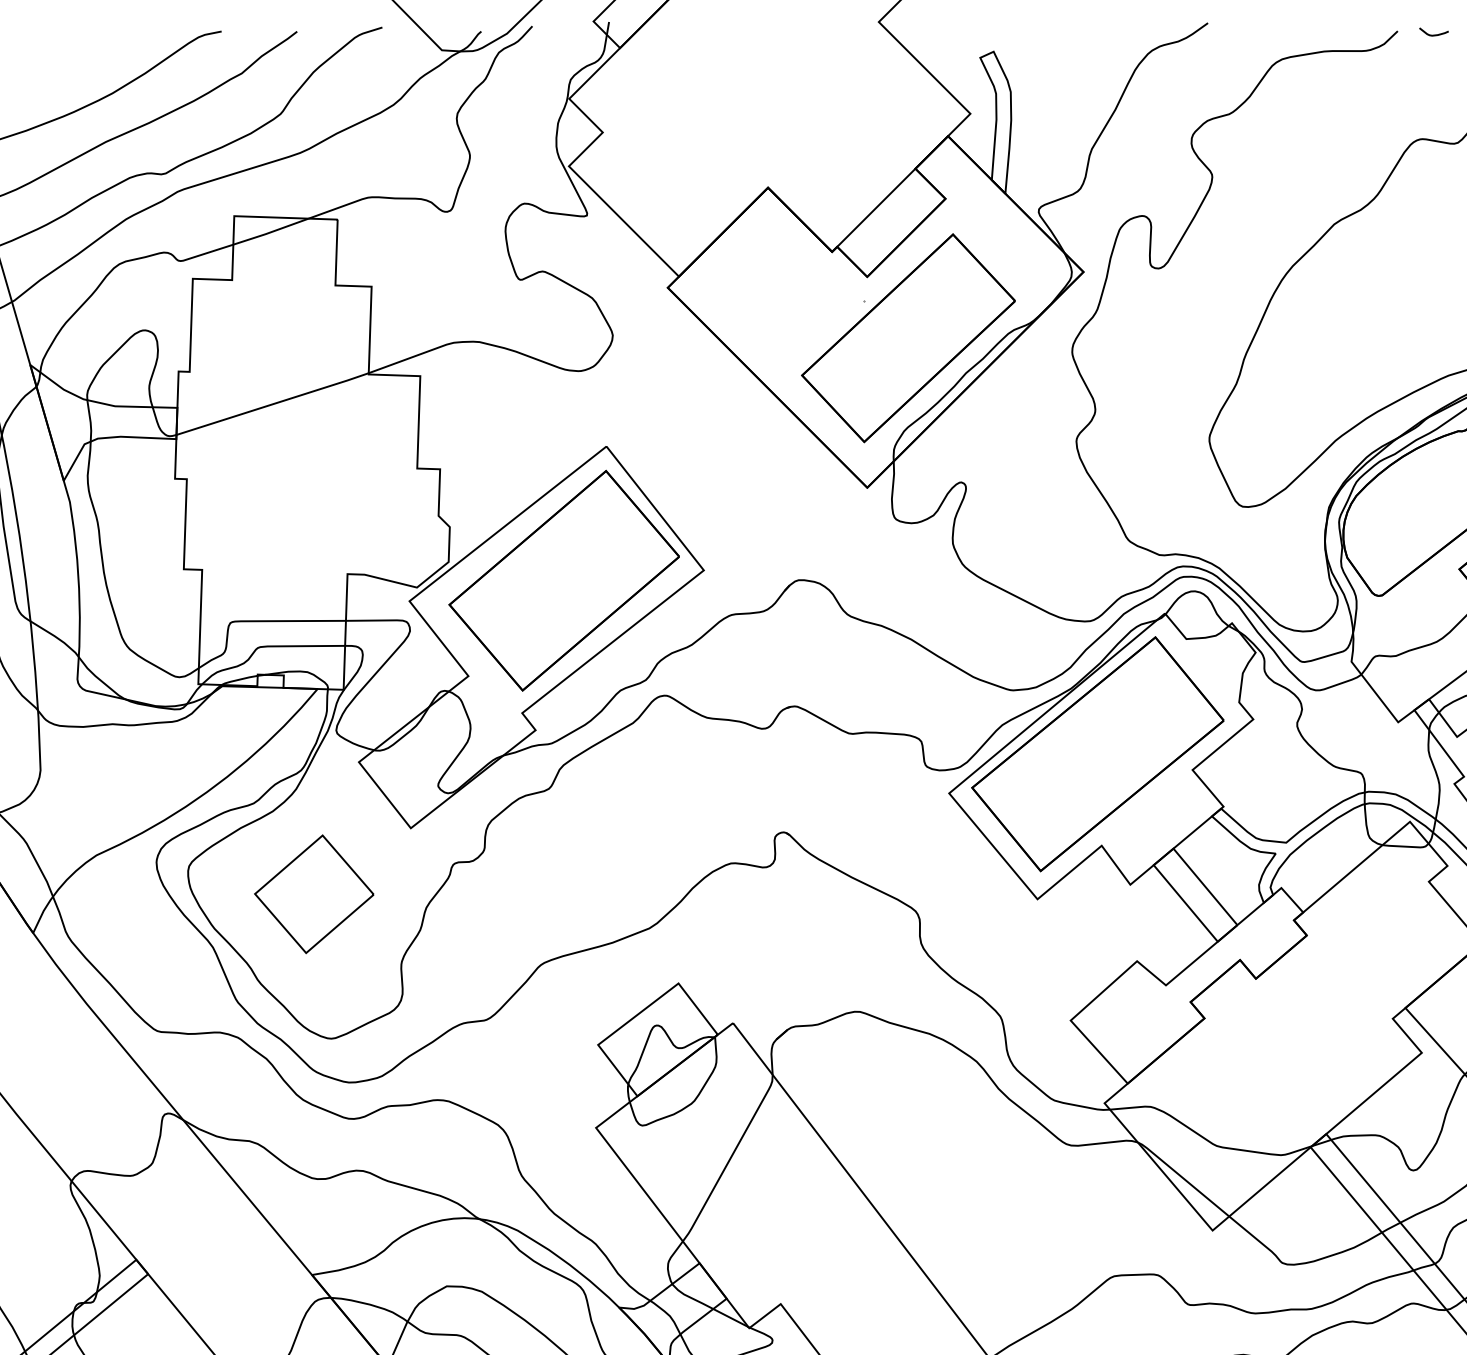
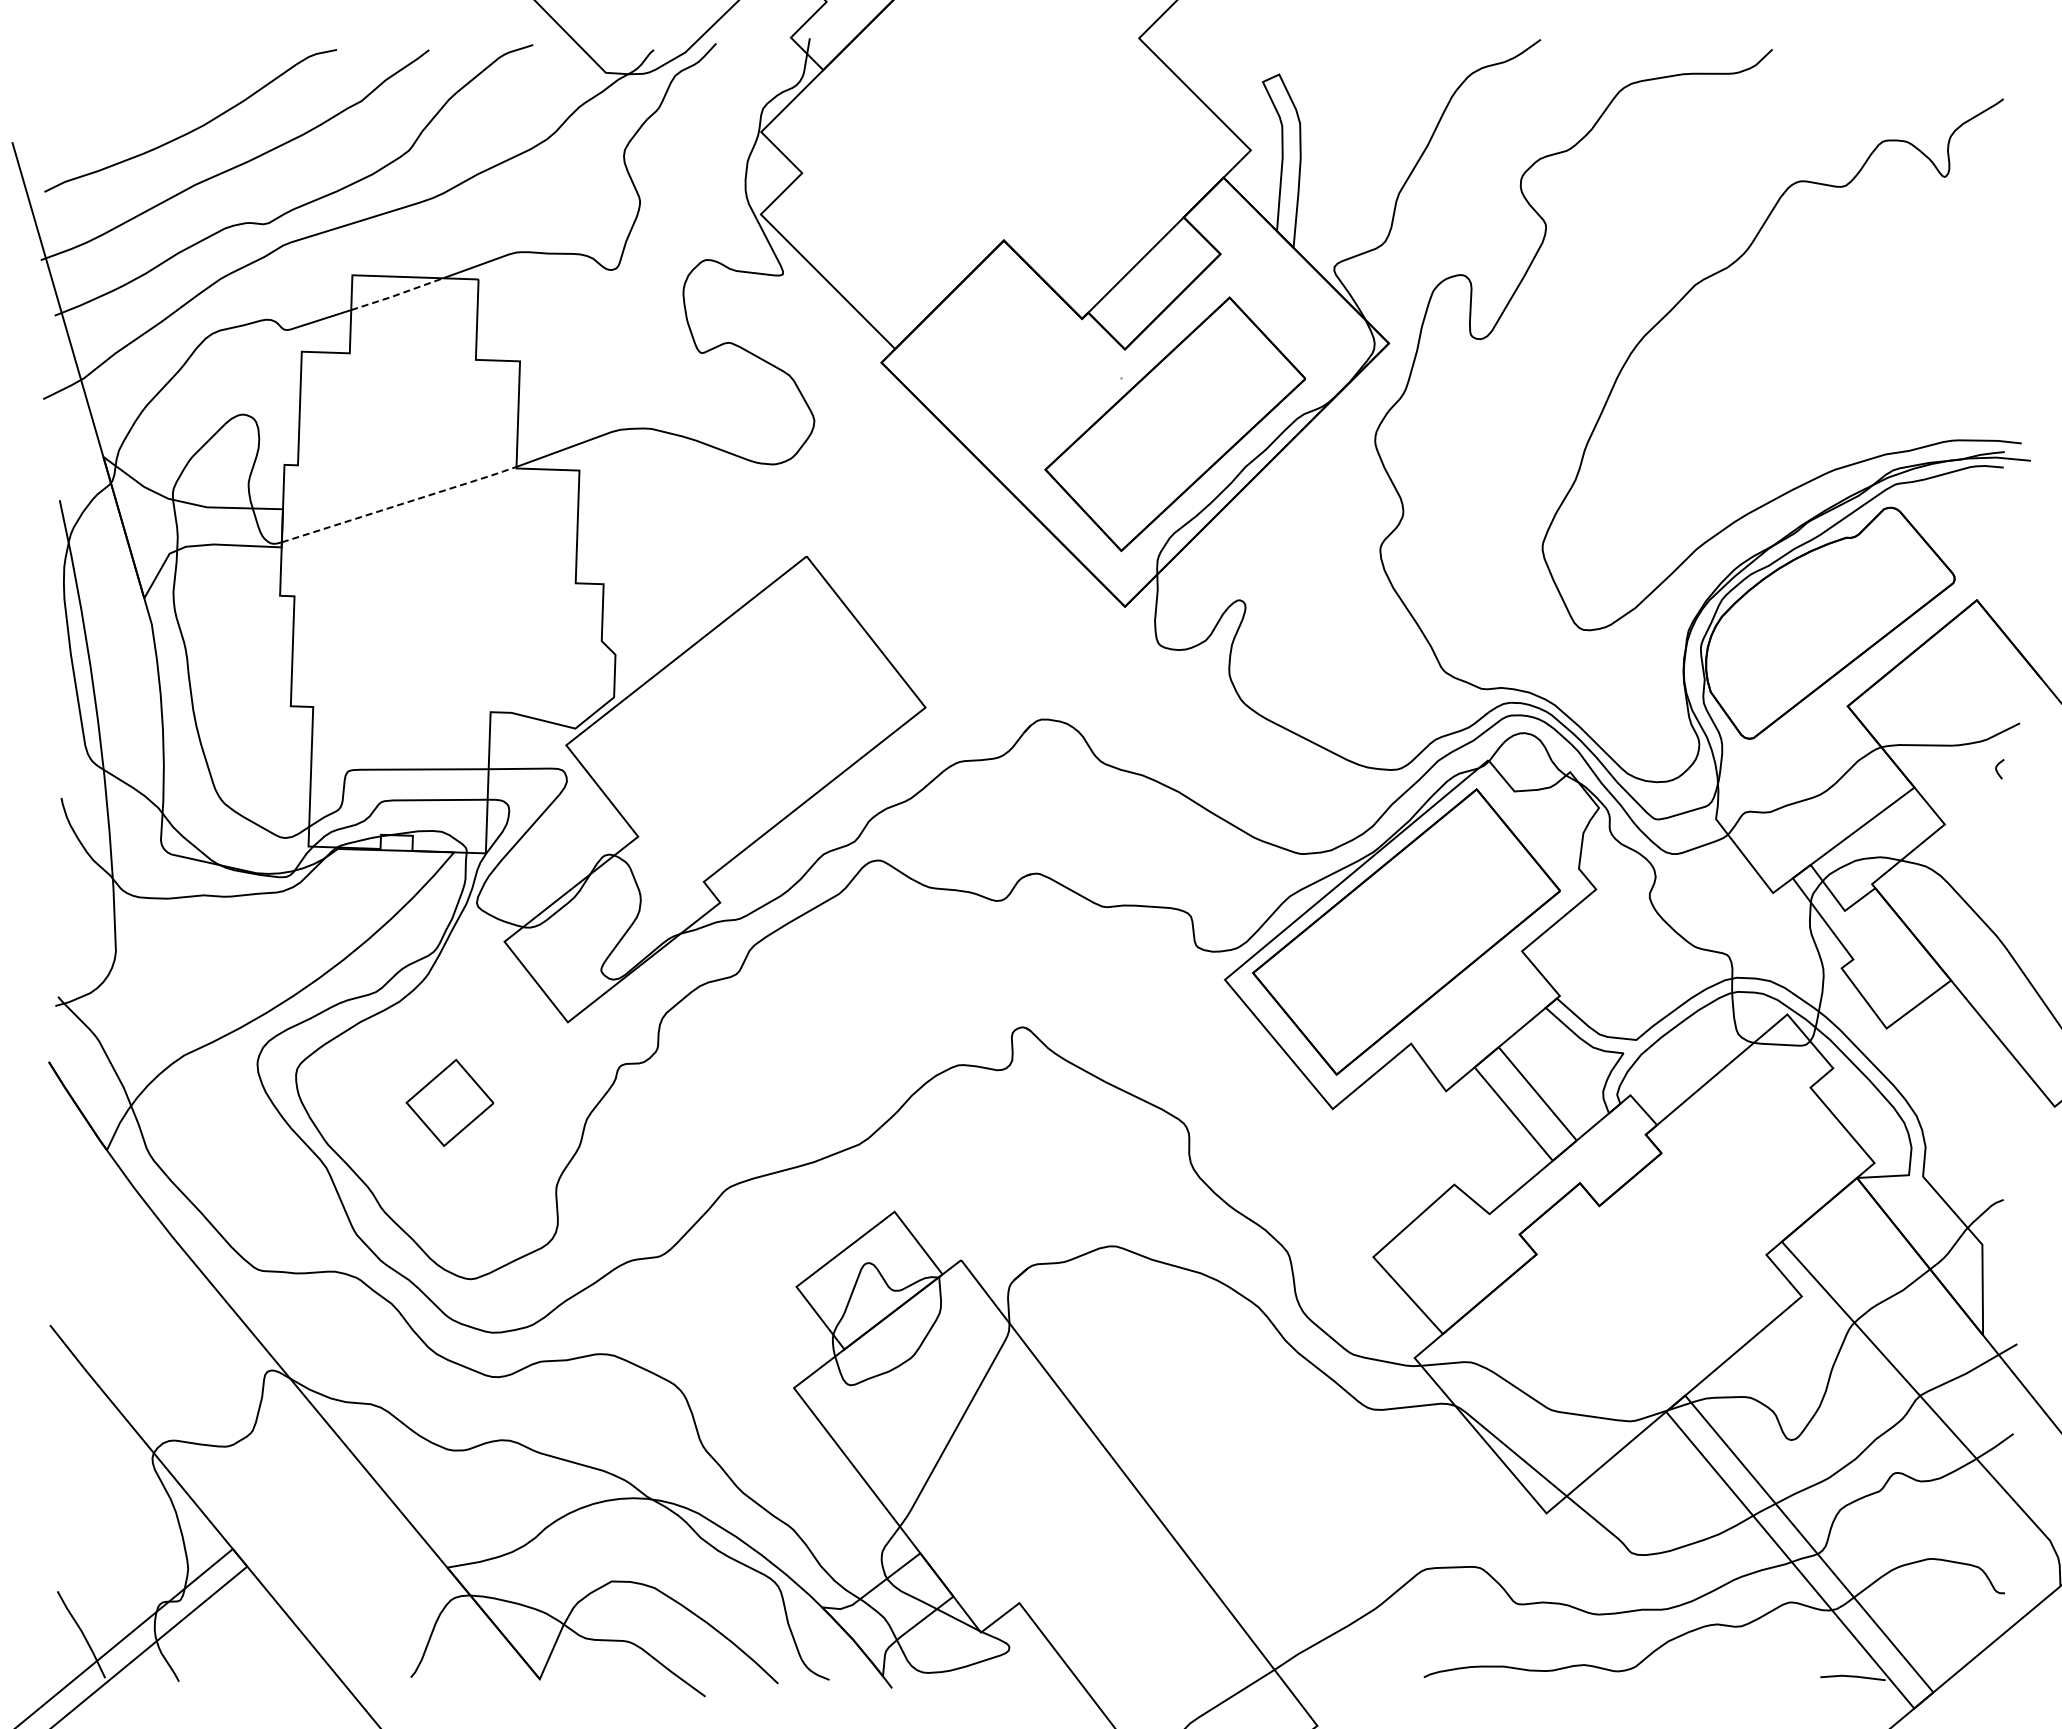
curve: (1433, 34) -> (1816, 53), removed
line: (271, 231) -> (397, 294), solid -> dashed
line: (273, 403) -> (400, 504), solid -> dashed
part: (564, 580) -> (755, 720), removed
part: (313, 893) -> (449, 1102), size x0.6

